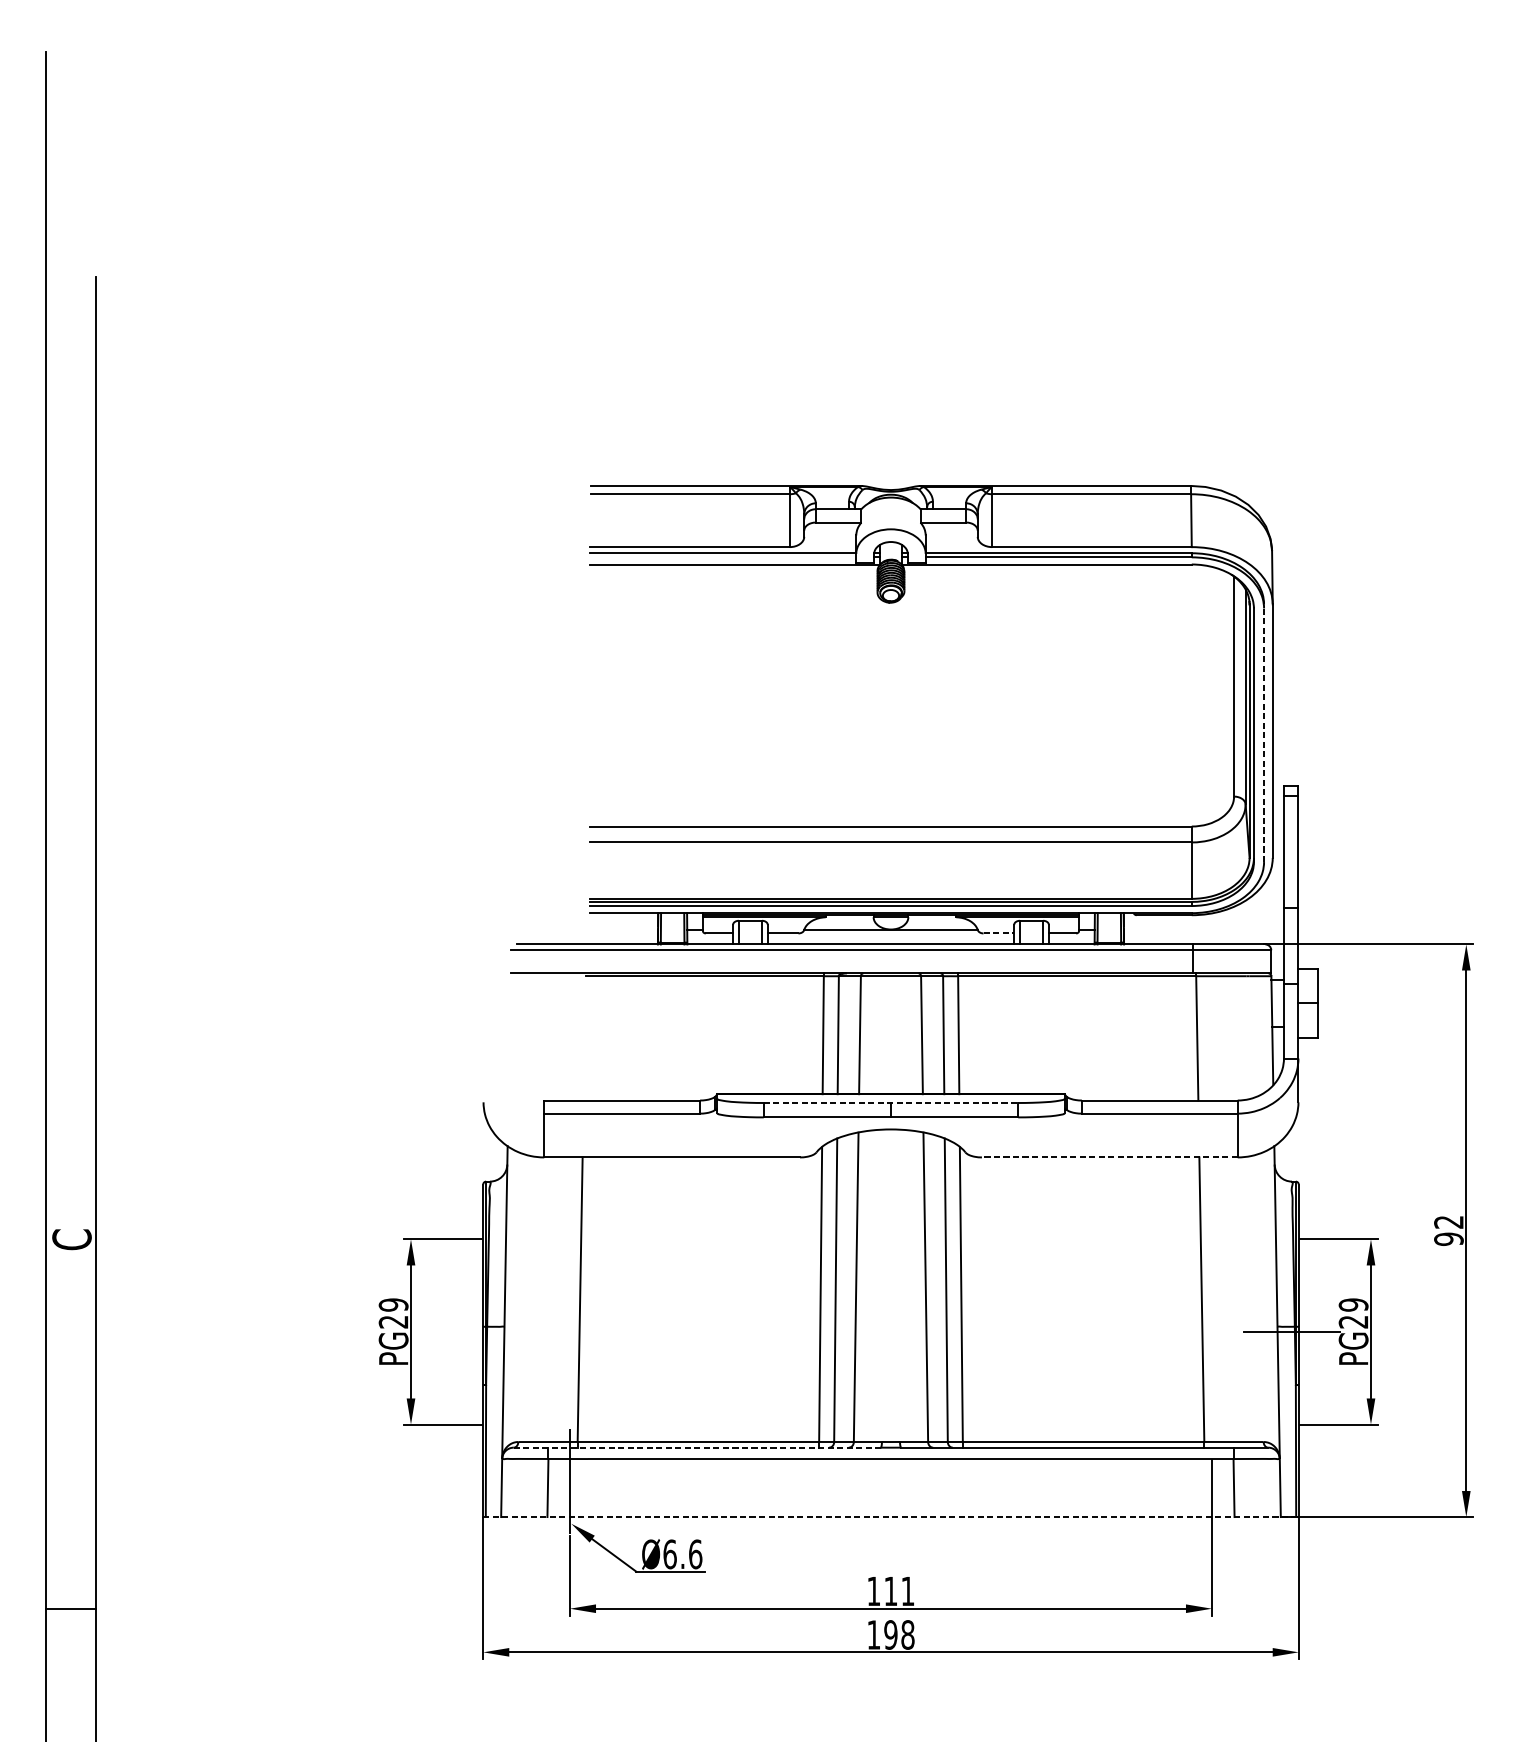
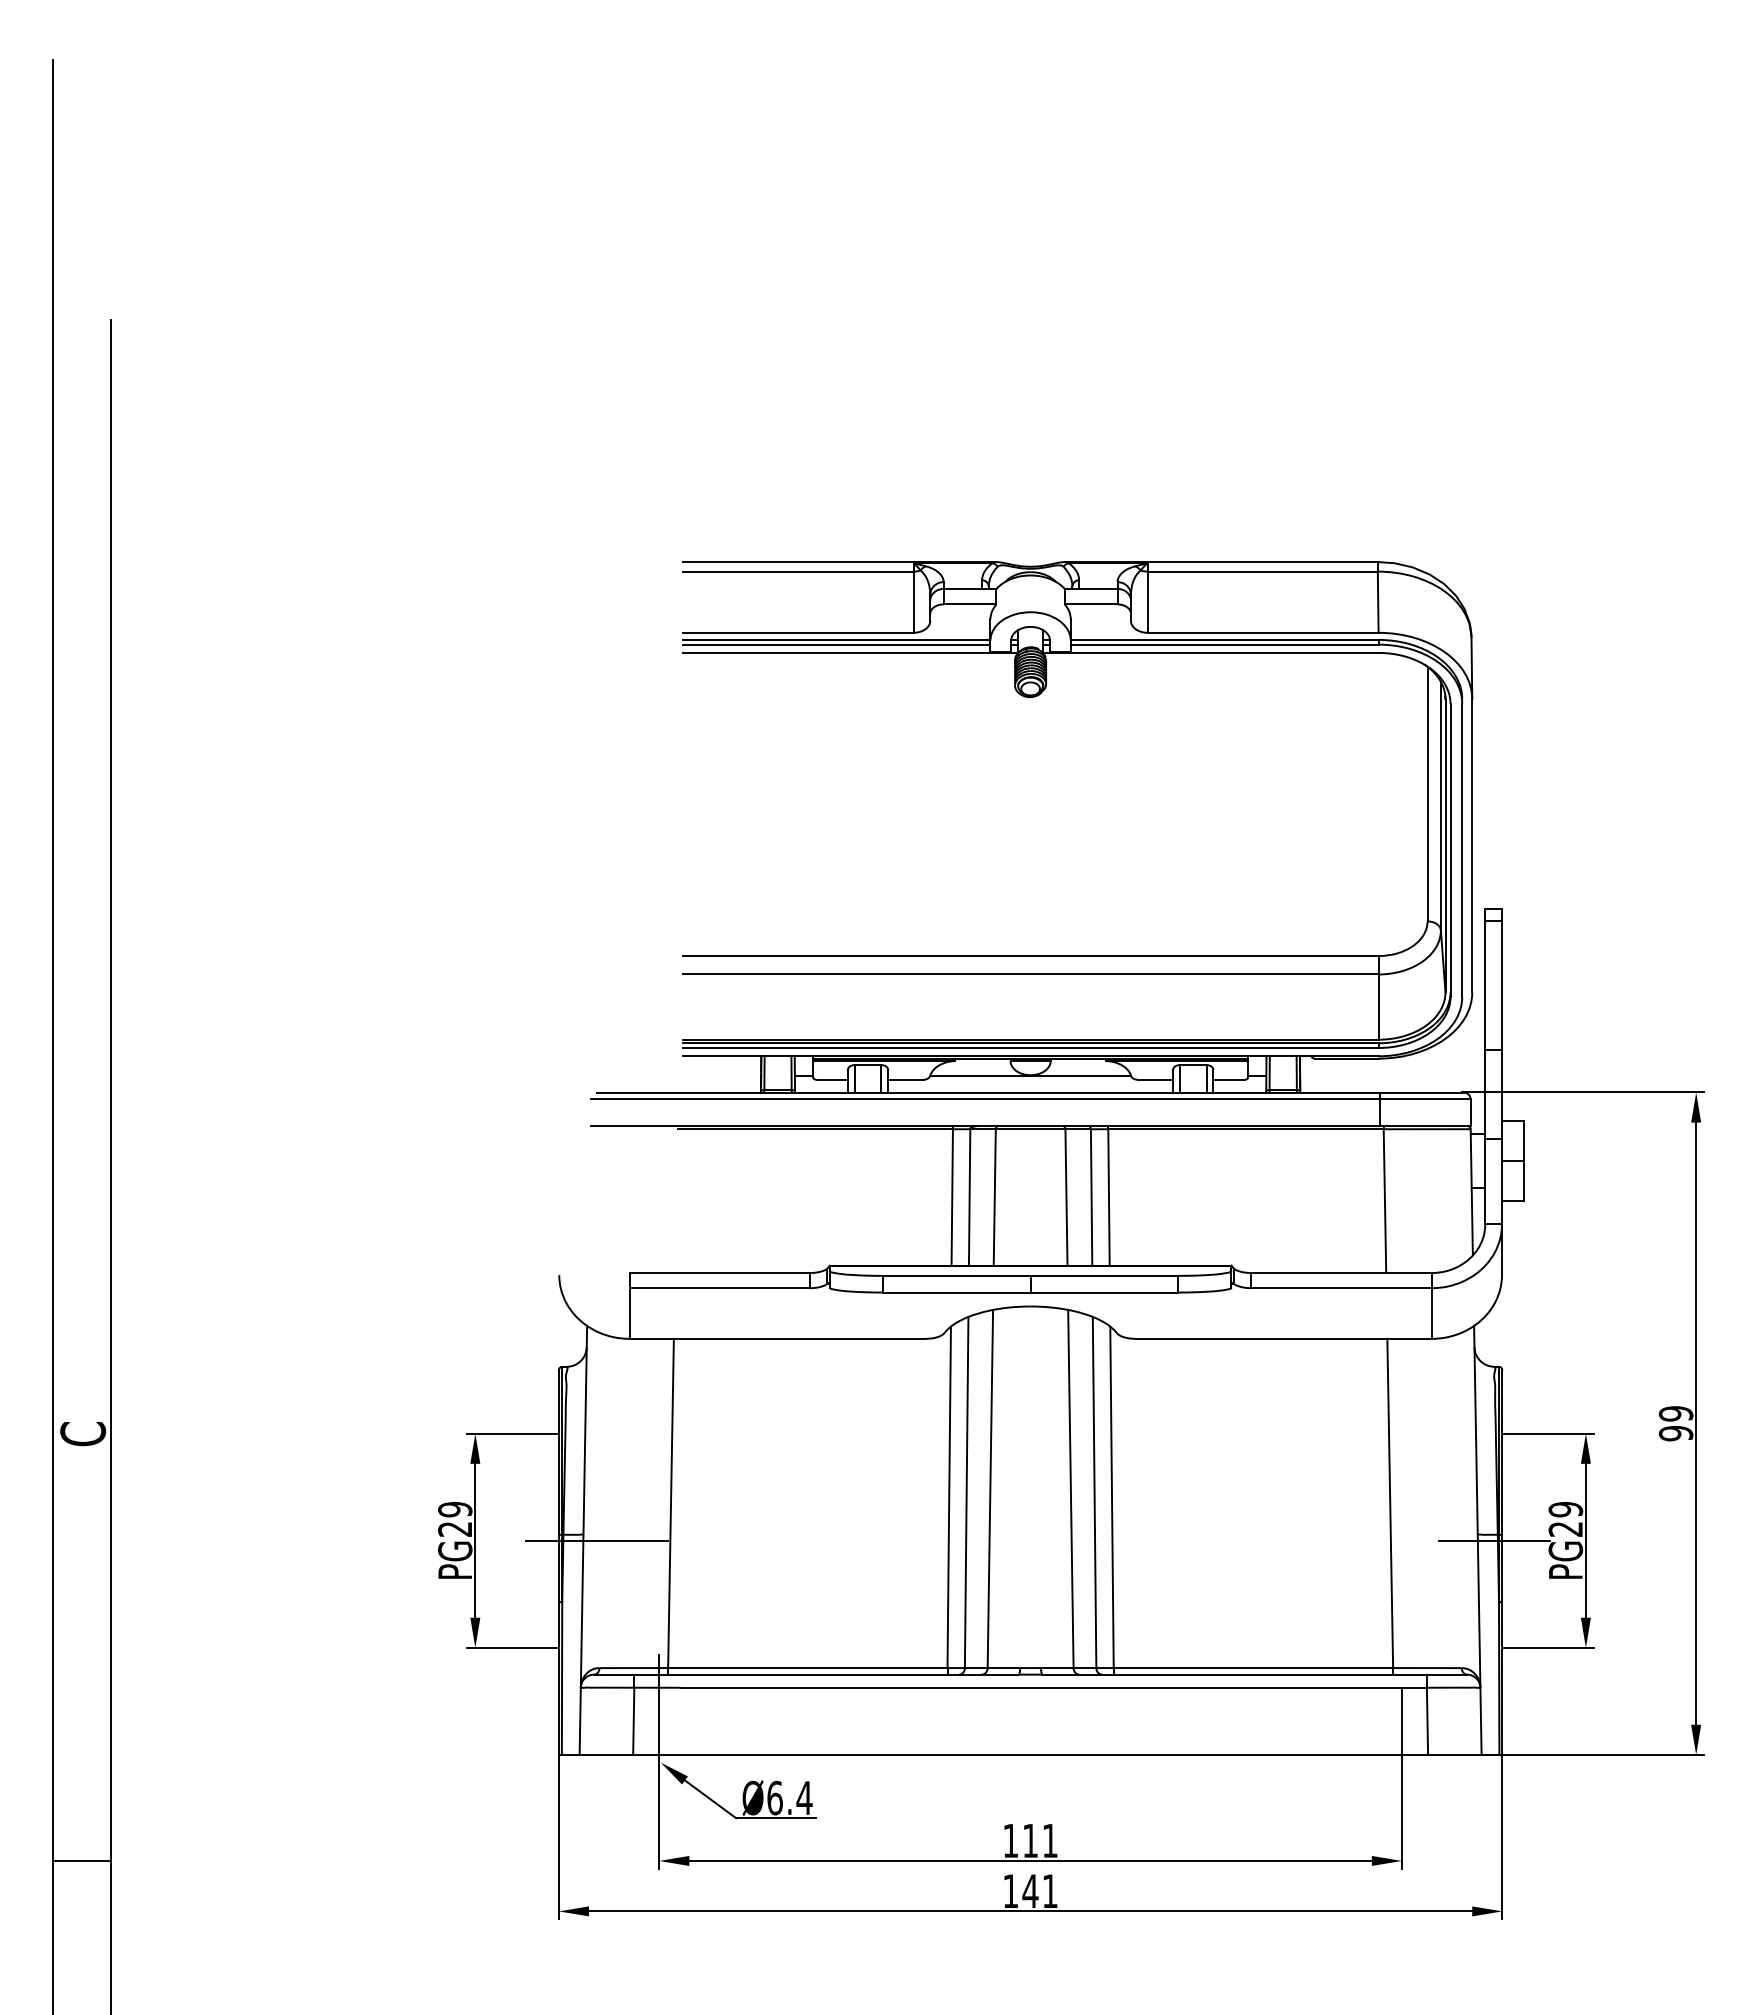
line: (723, 557) -> (836, 644), added
line: (1264, 735) -> (1462, 850), dashed -> solid
line: (998, 933) -> (1155, 1079), dashed -> solid
line: (891, 1102) -> (1031, 1275), dashed -> solid
line: (1109, 1157) -> (1283, 1338), dashed -> solid
text: (1448, 1221) -> (1675, 1413), 92 -> 99
line: (516, 1331) -> (597, 1540), added
line: (697, 1447) -> (806, 1674), dashed -> solid
line: (890, 1516) -> (1030, 1754), dashed -> solid
text: (695, 1553) -> (804, 1797), Ø6.6 -> Ø6.4
text: (898, 1635) -> (1039, 1891), 198 -> 141

